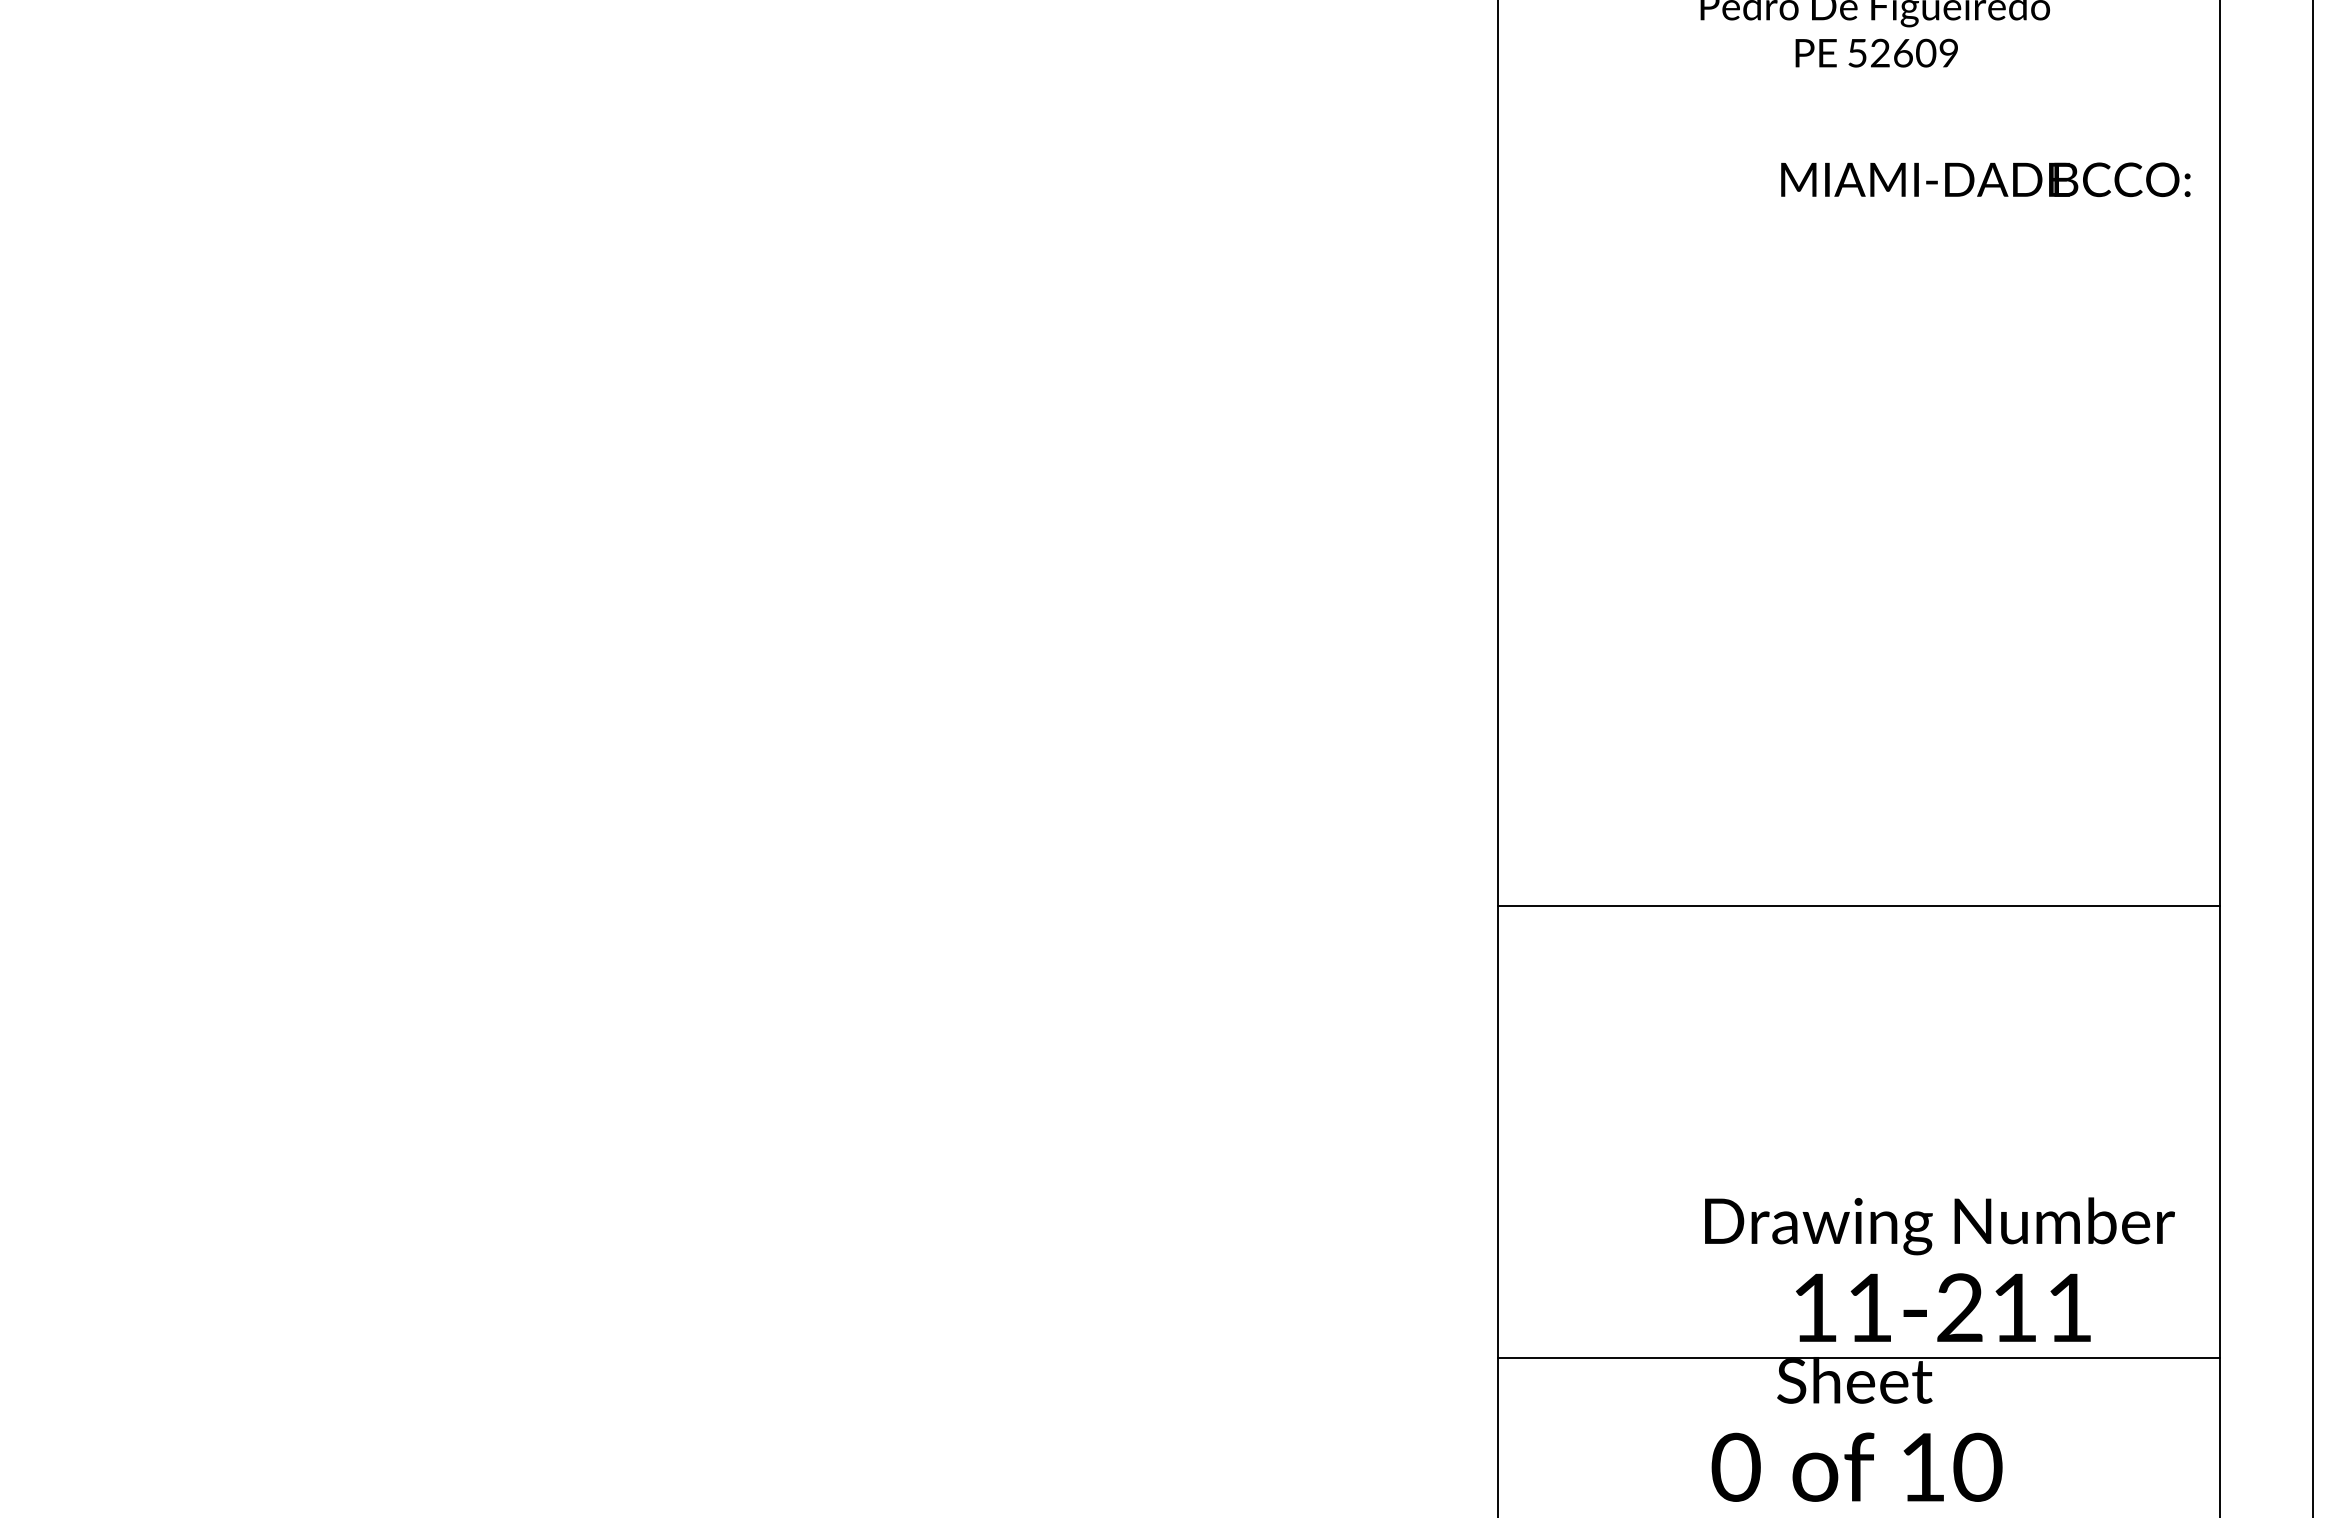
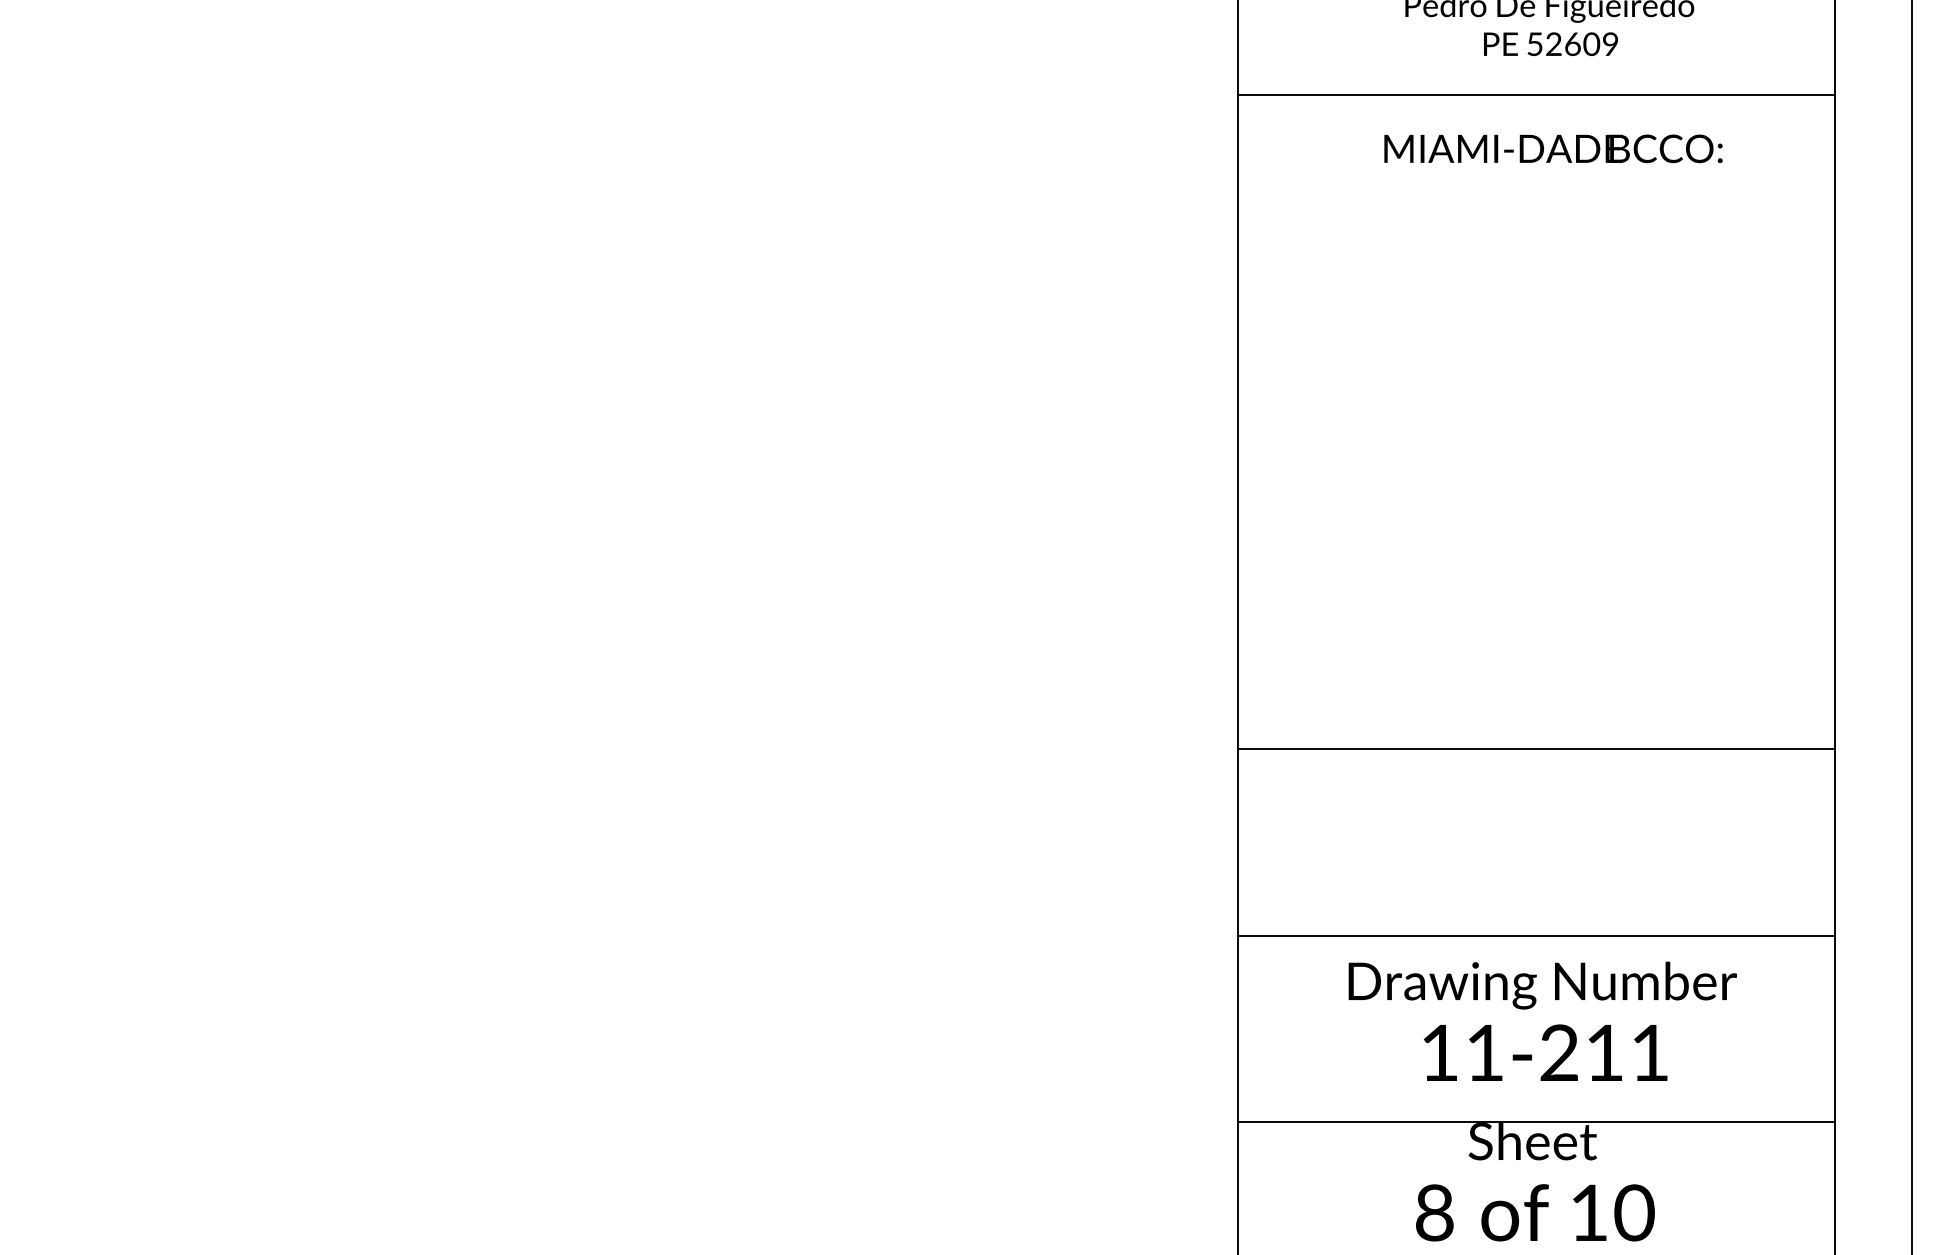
line: (1858, 114) -> (1535, 94), added
text: (1985, 179) -> (1553, 148), moved
line: (1858, 1131) -> (1535, 935), added
text: (1939, 1269) -> (1542, 1021), moved
text: (1735, 1467) -> (1434, 1213), 0 -> 8

